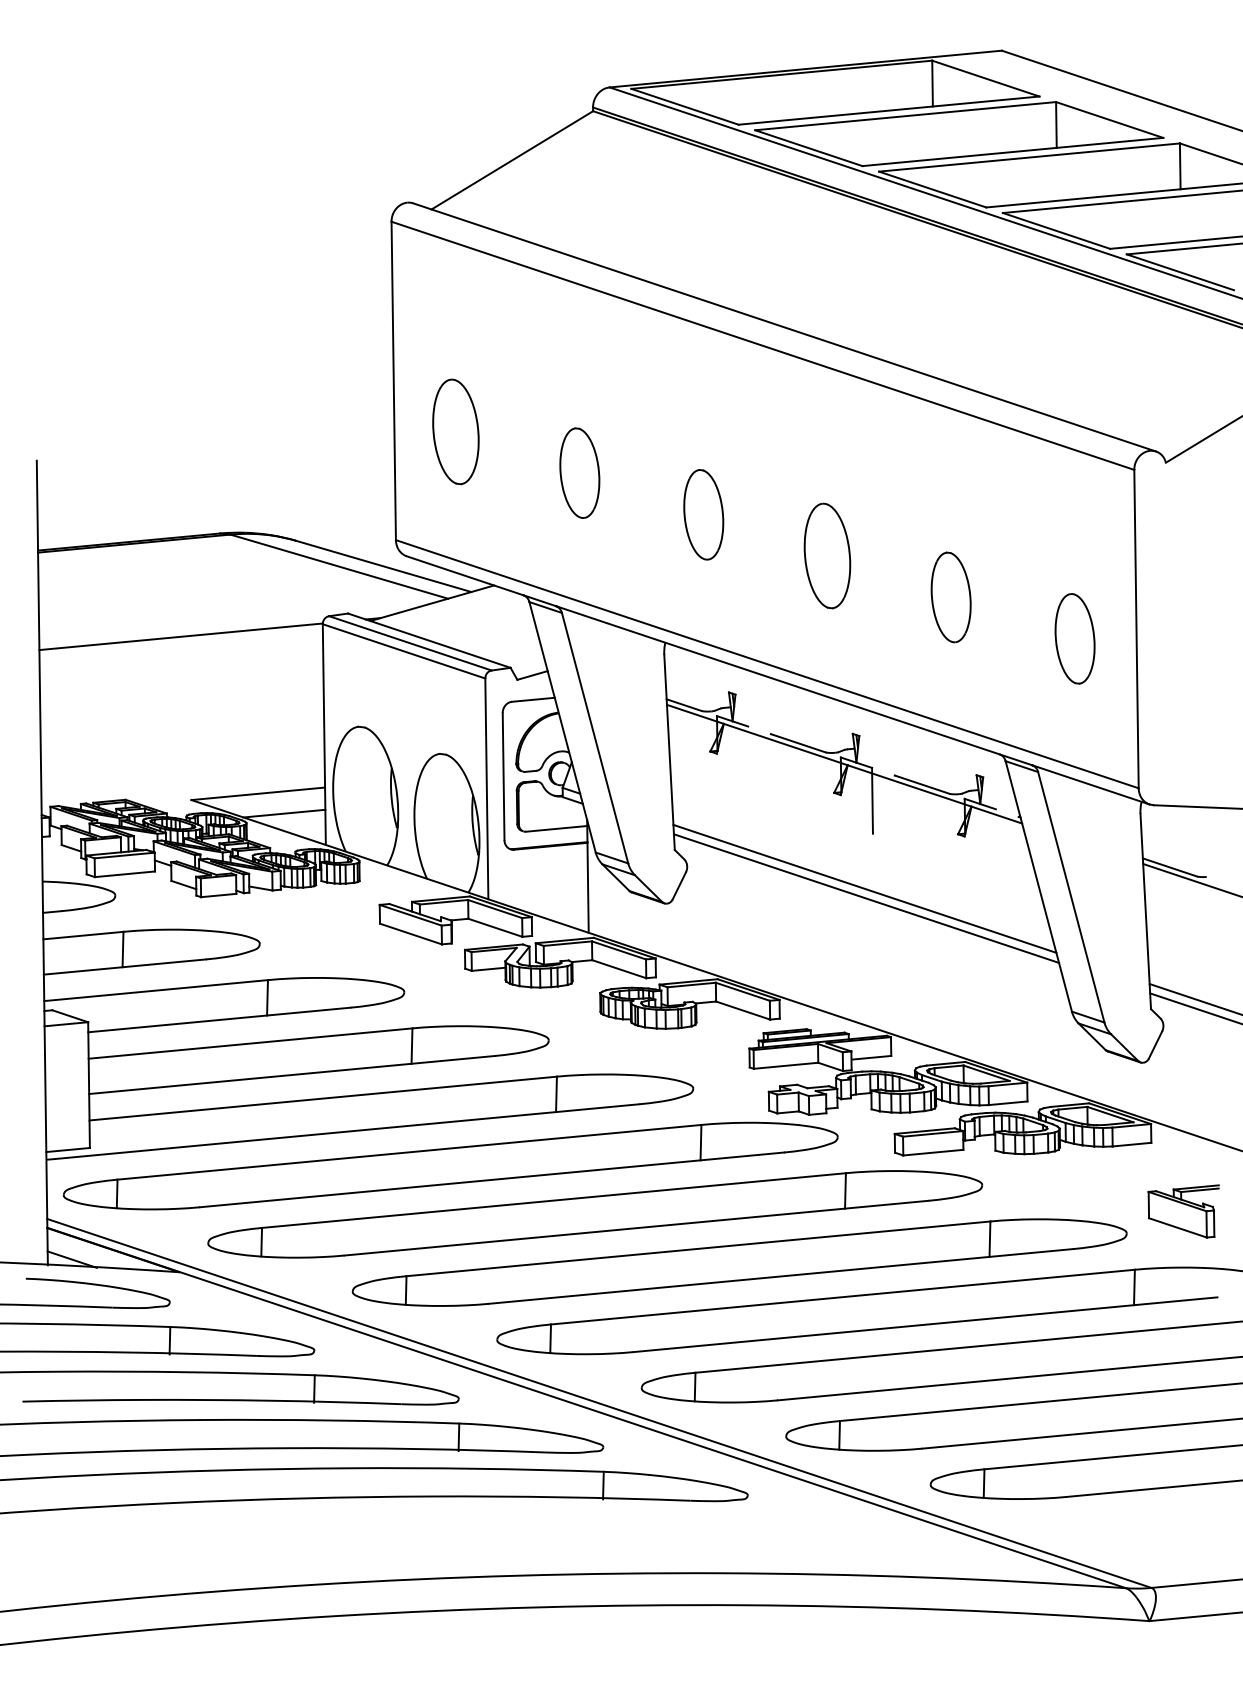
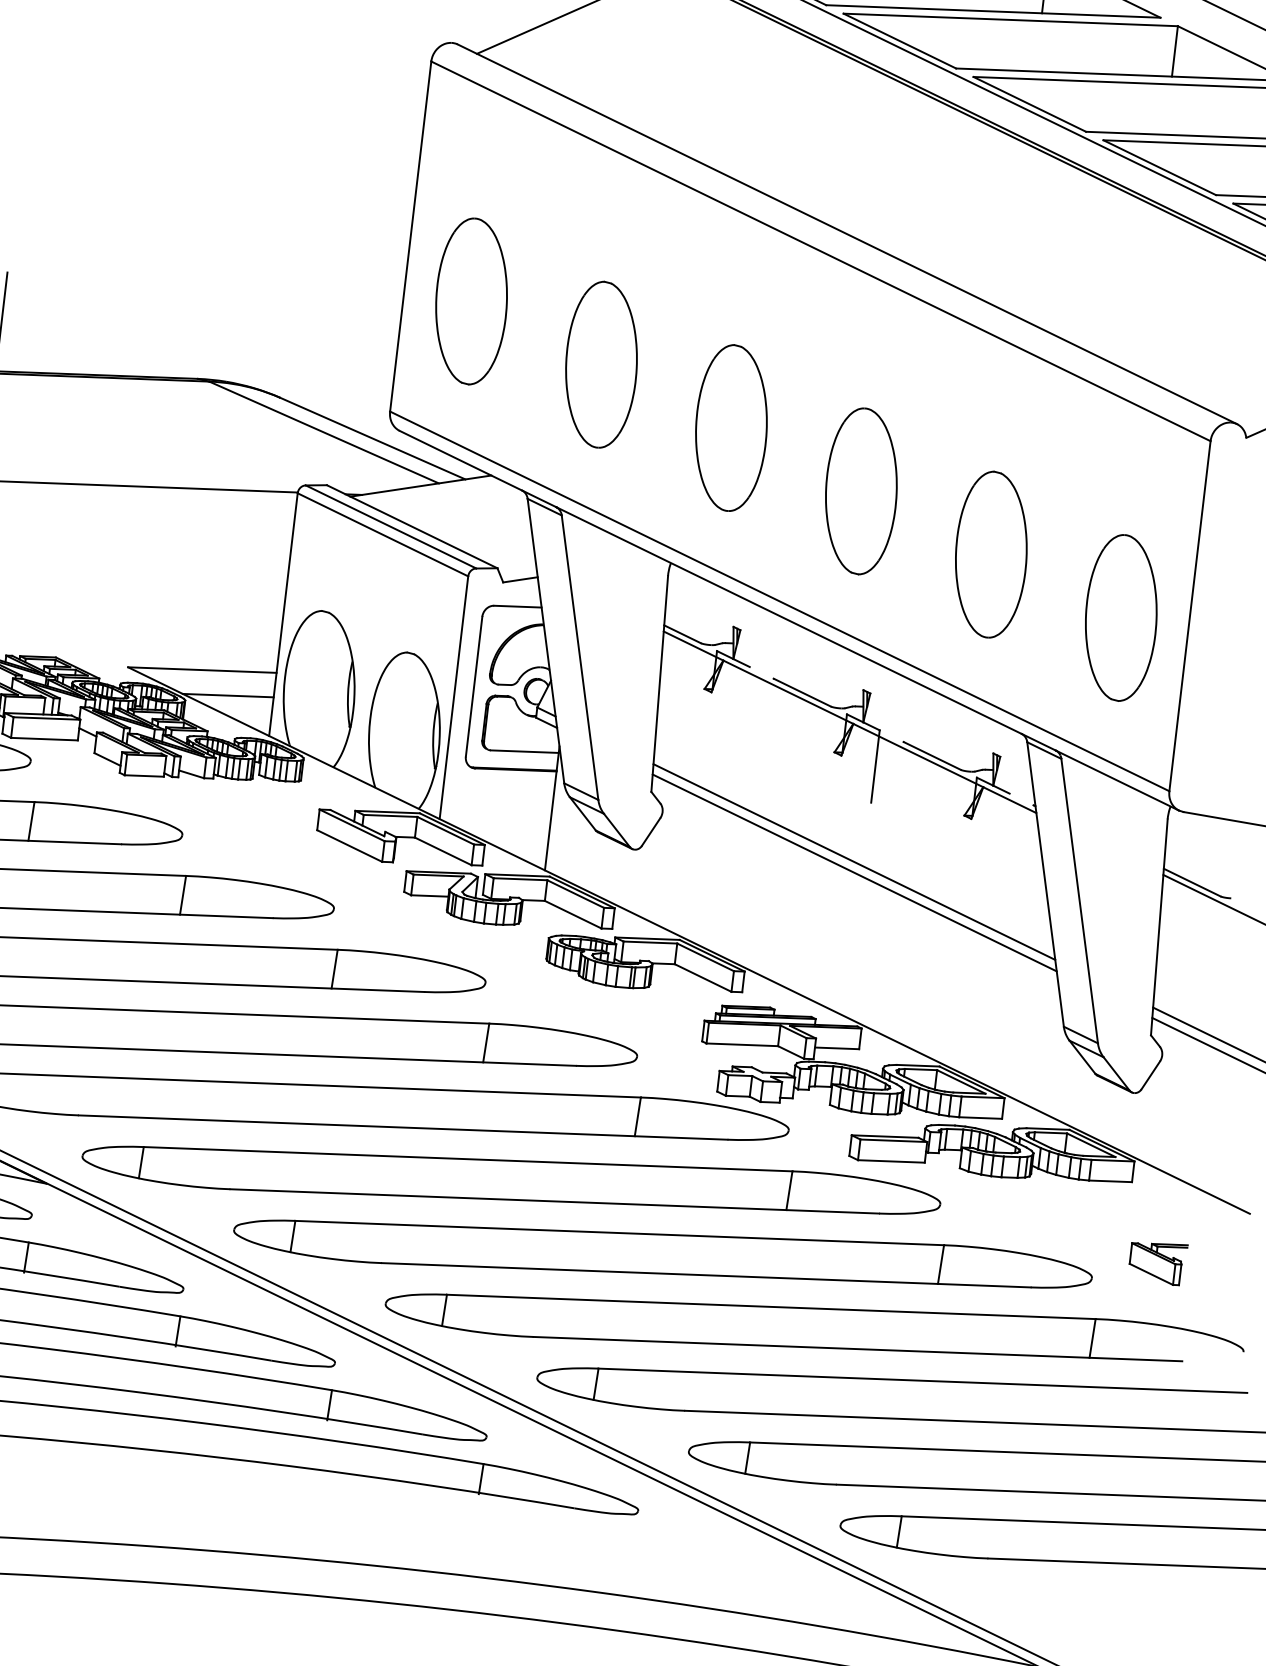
part: (455, 431) -> (471, 300), size x1.43
part: (579, 472) -> (601, 363), size x1.67
part: (703, 514) -> (731, 427), size x1.67
part: (827, 555) -> (861, 490), size x1.43
part: (950, 597) -> (990, 554), size x1.67
part: (1074, 638) -> (1120, 617), size x1.67
part: (1183, 1211) -> (1157, 1262), size x0.71

